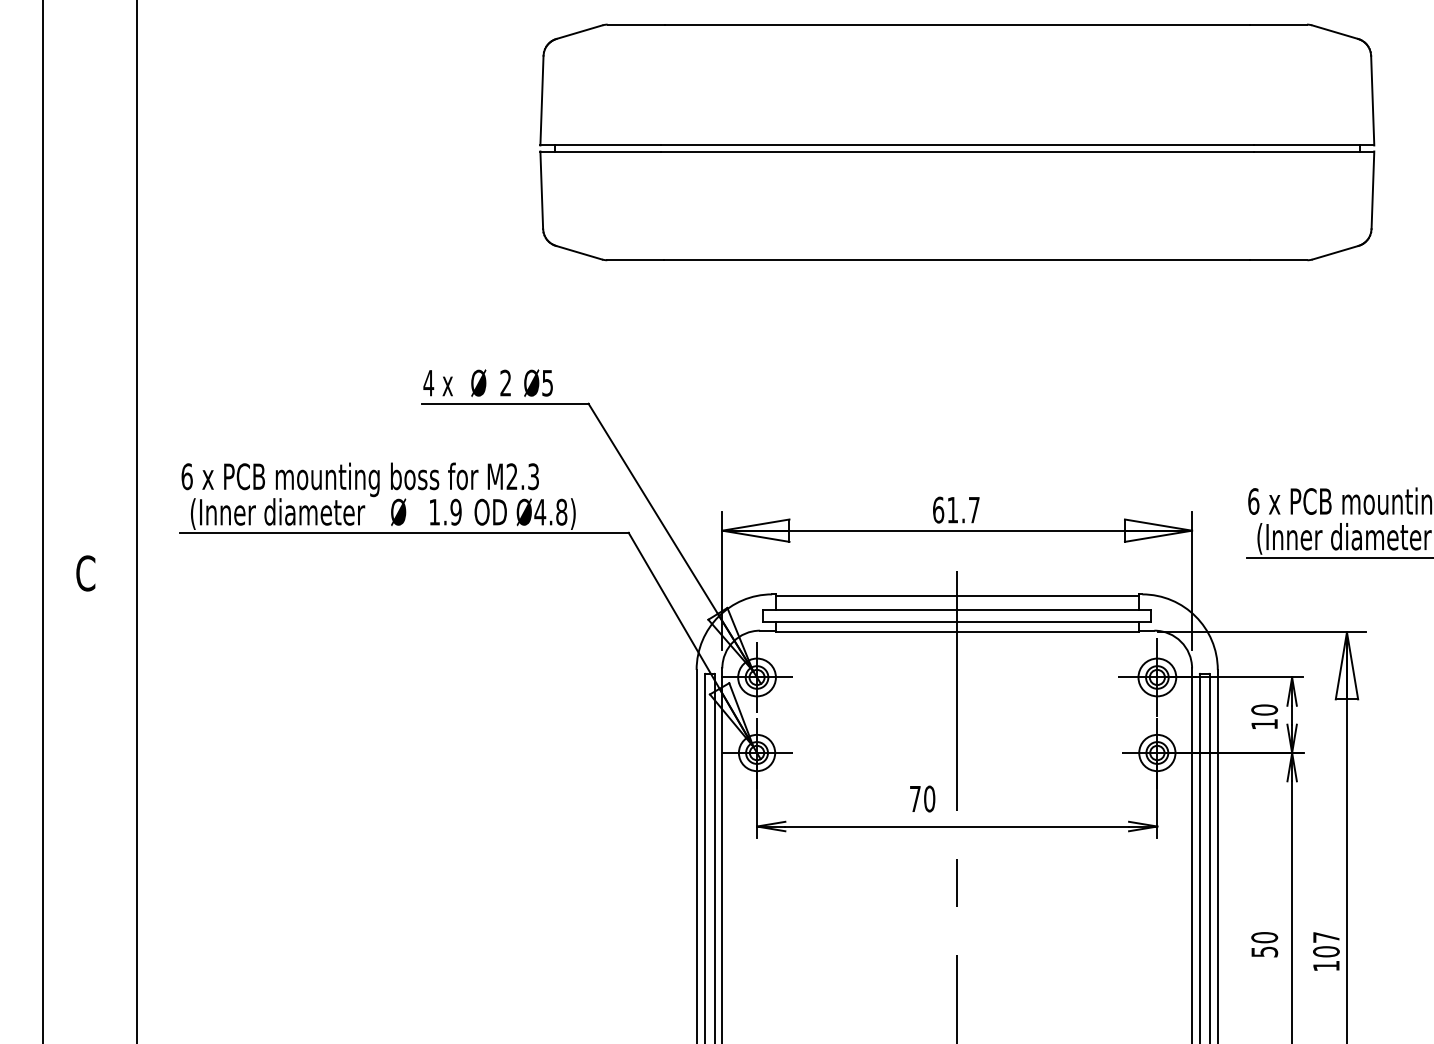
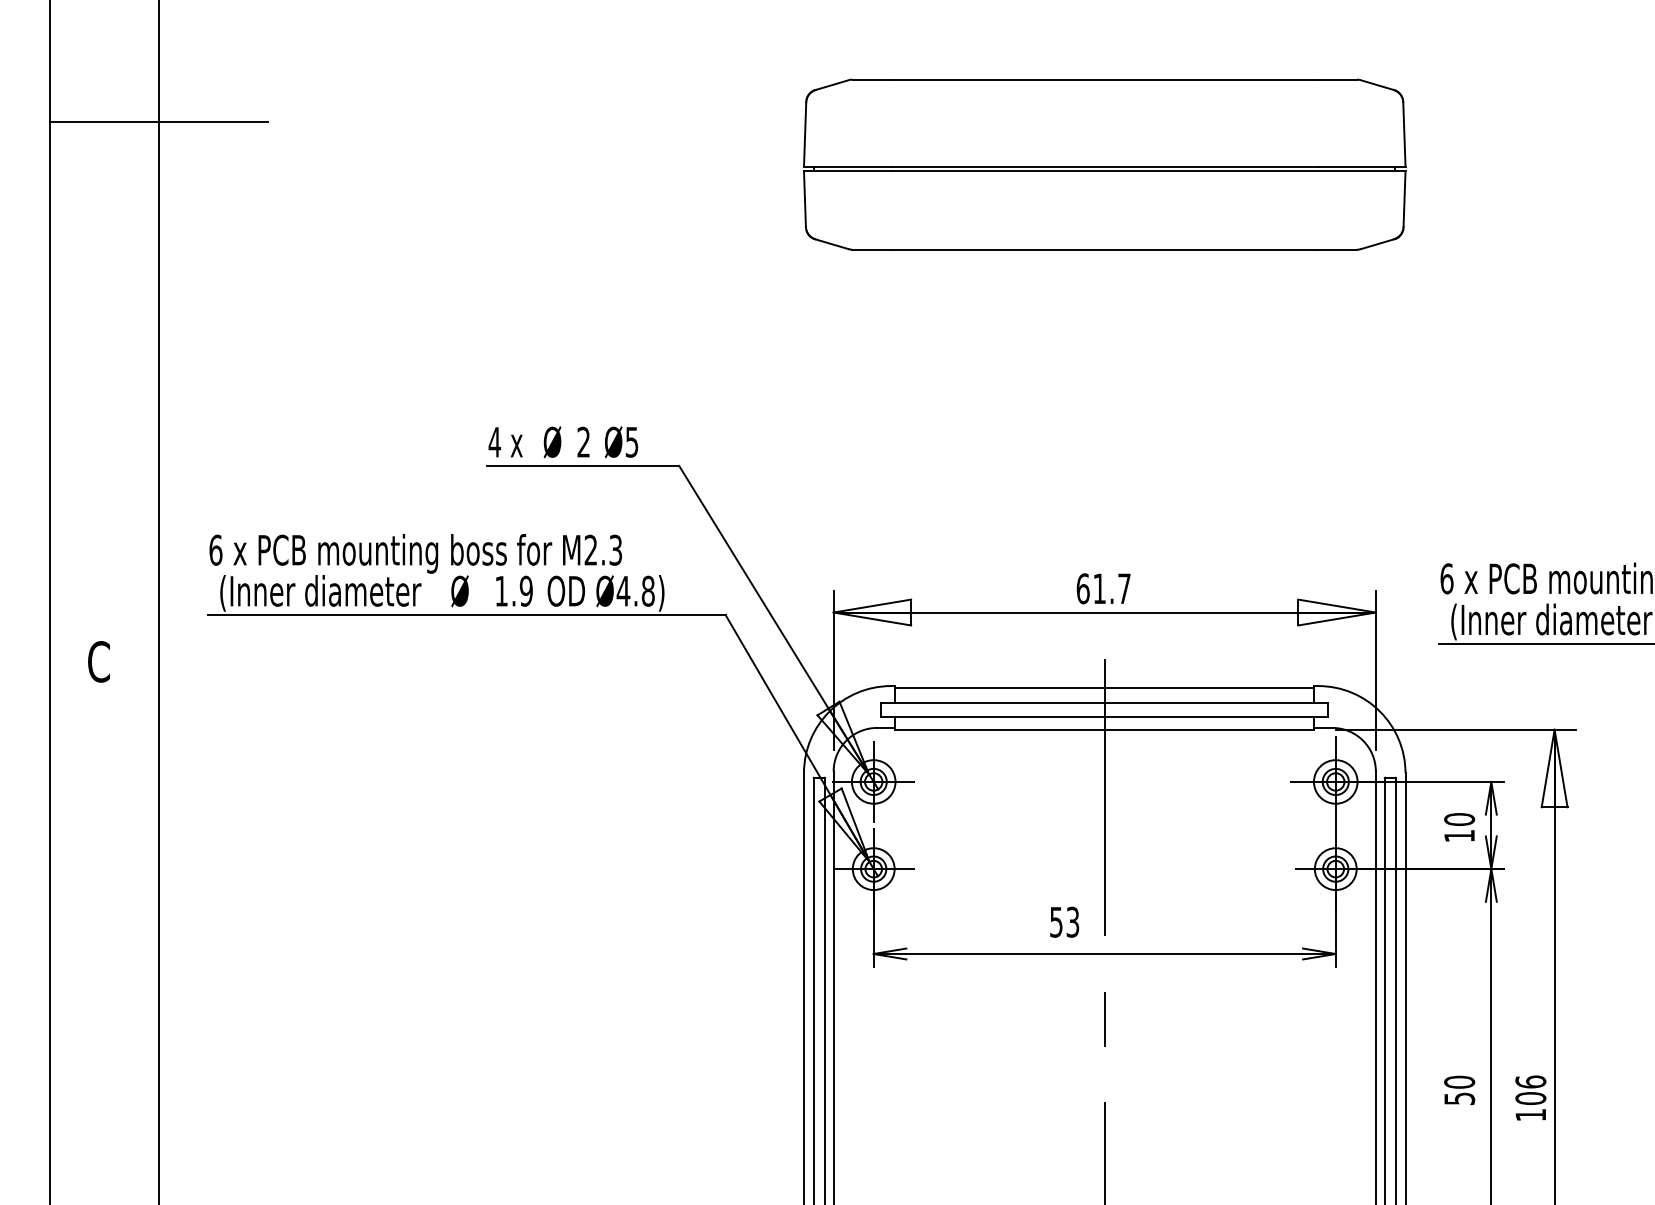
line: (137, 105) -> (158, 121), added
part: (956, 142) -> (1103, 164), size x0.62
text: (922, 798) -> (1064, 921), 70 -> 53
text: (1326, 936) -> (1530, 1080), 107 -> 106

